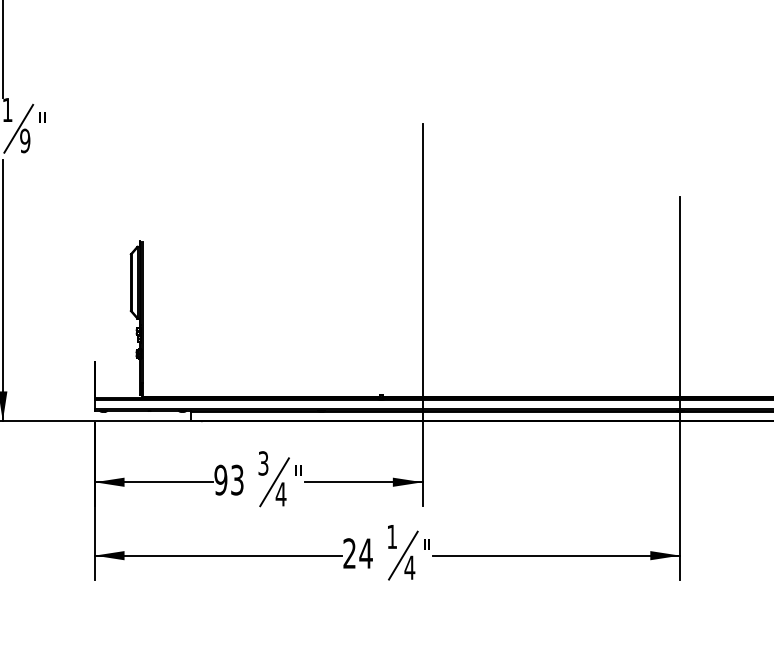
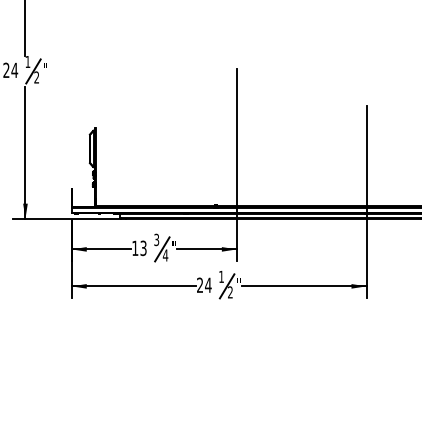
text: (24, 140) -> (36, 77), 9 -> 2
text: (221, 480) -> (135, 248), 93 -> 13
text: (409, 567) -> (230, 292), 4 -> 2

